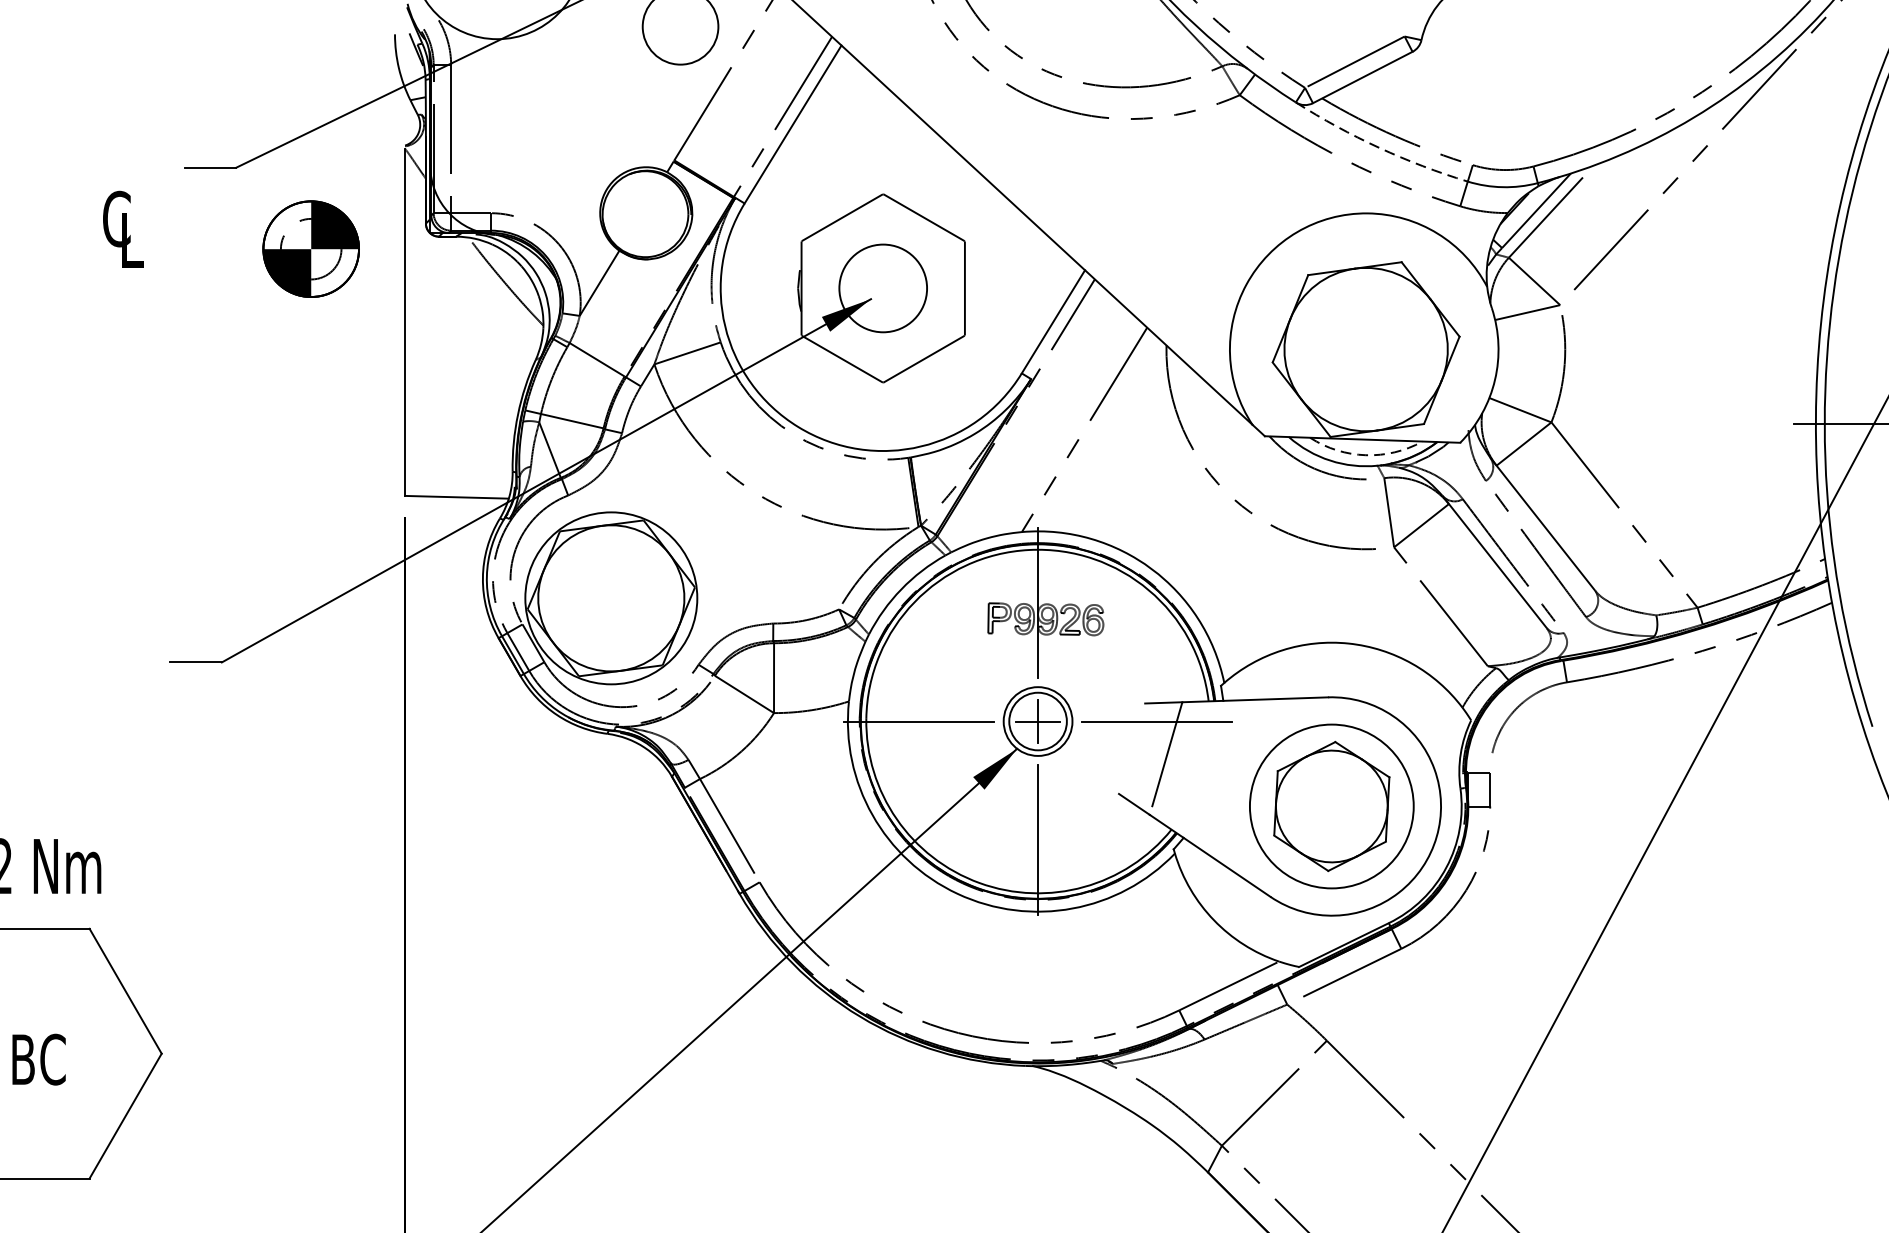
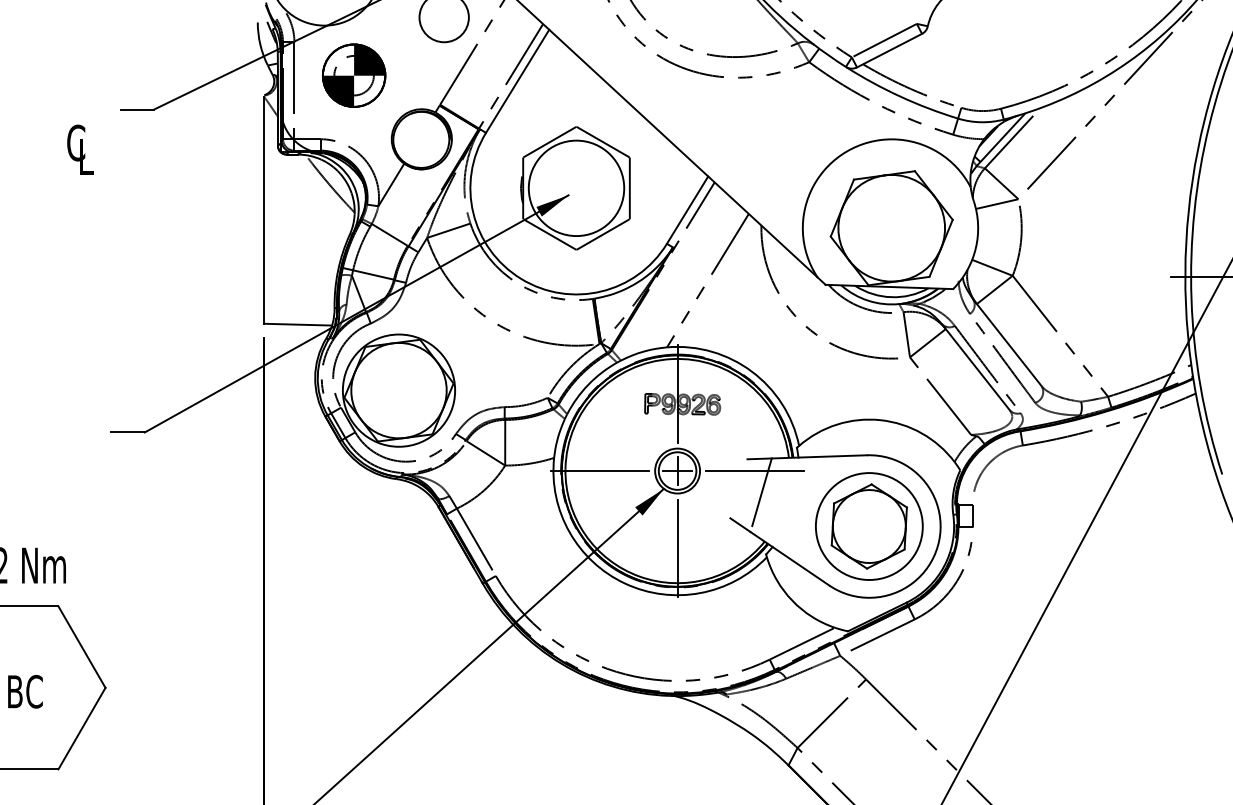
arc: (1379, 147) -> (900, 96), dashed -> solid
part: (310, 248) -> (353, 75), moved
circle: (883, 288) -> (576, 188), size x1.67
arc: (1365, 455) -> (891, 297), dashed -> solid

